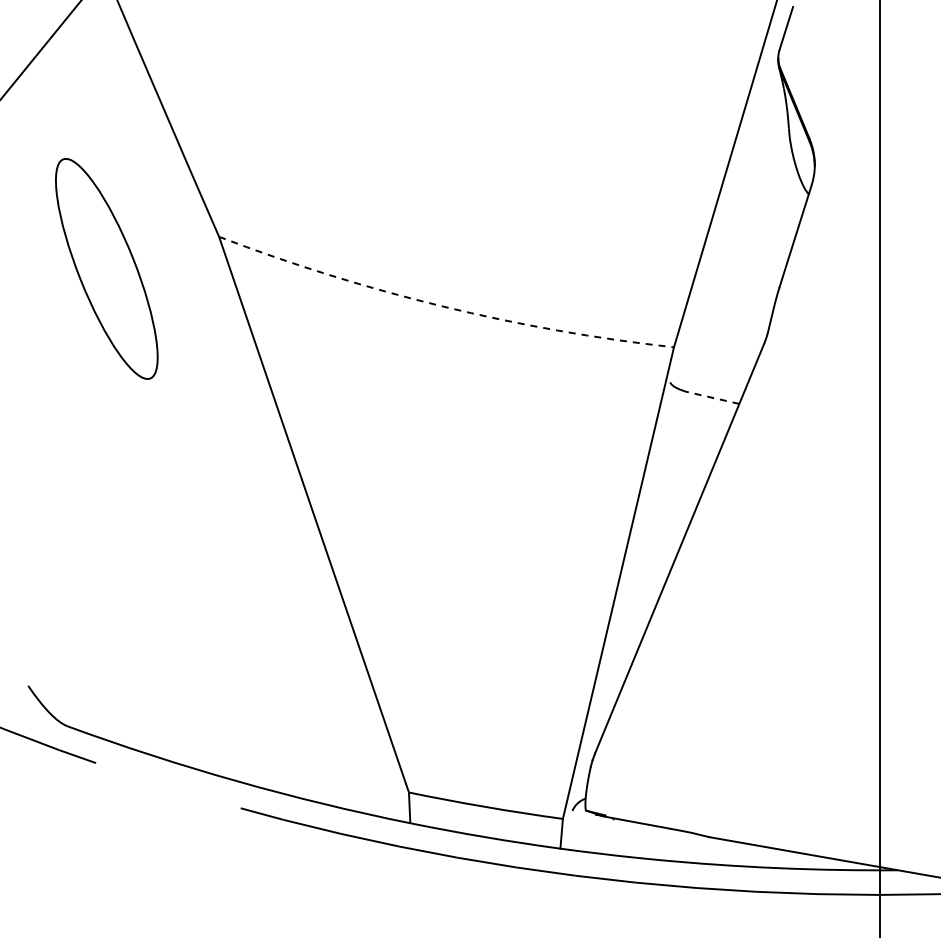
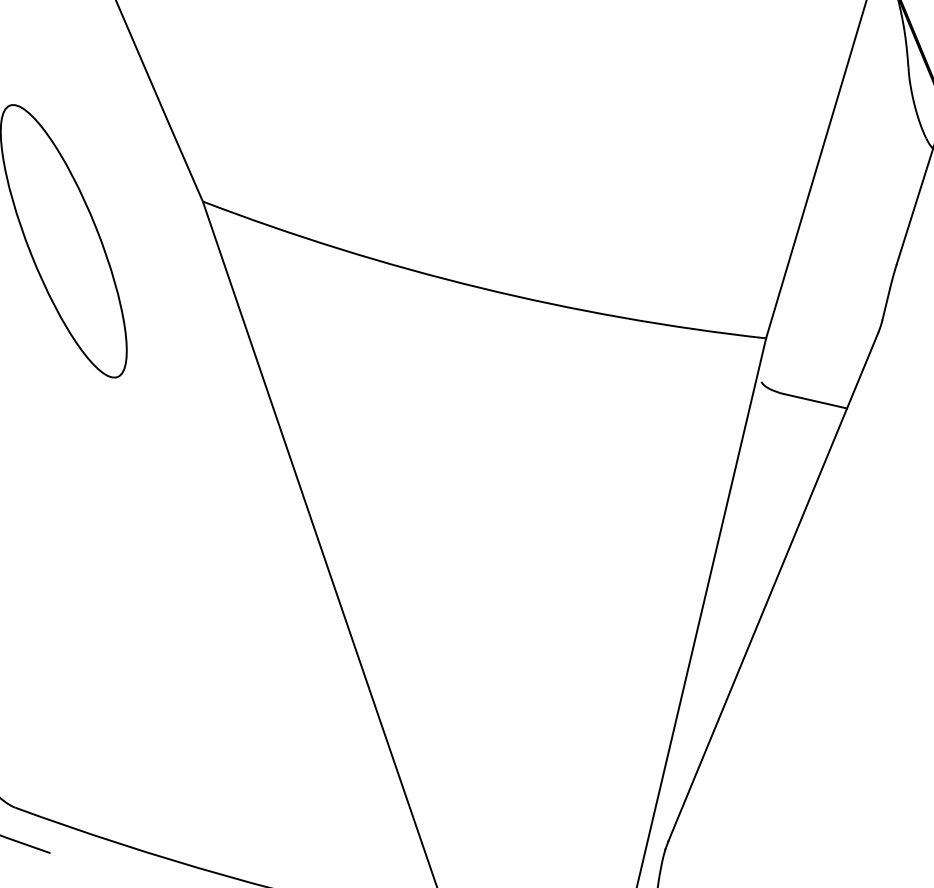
arc: (443, 306) -> (480, 287), dashed -> solid
line: (714, 398) -> (816, 401), dashed -> solid

